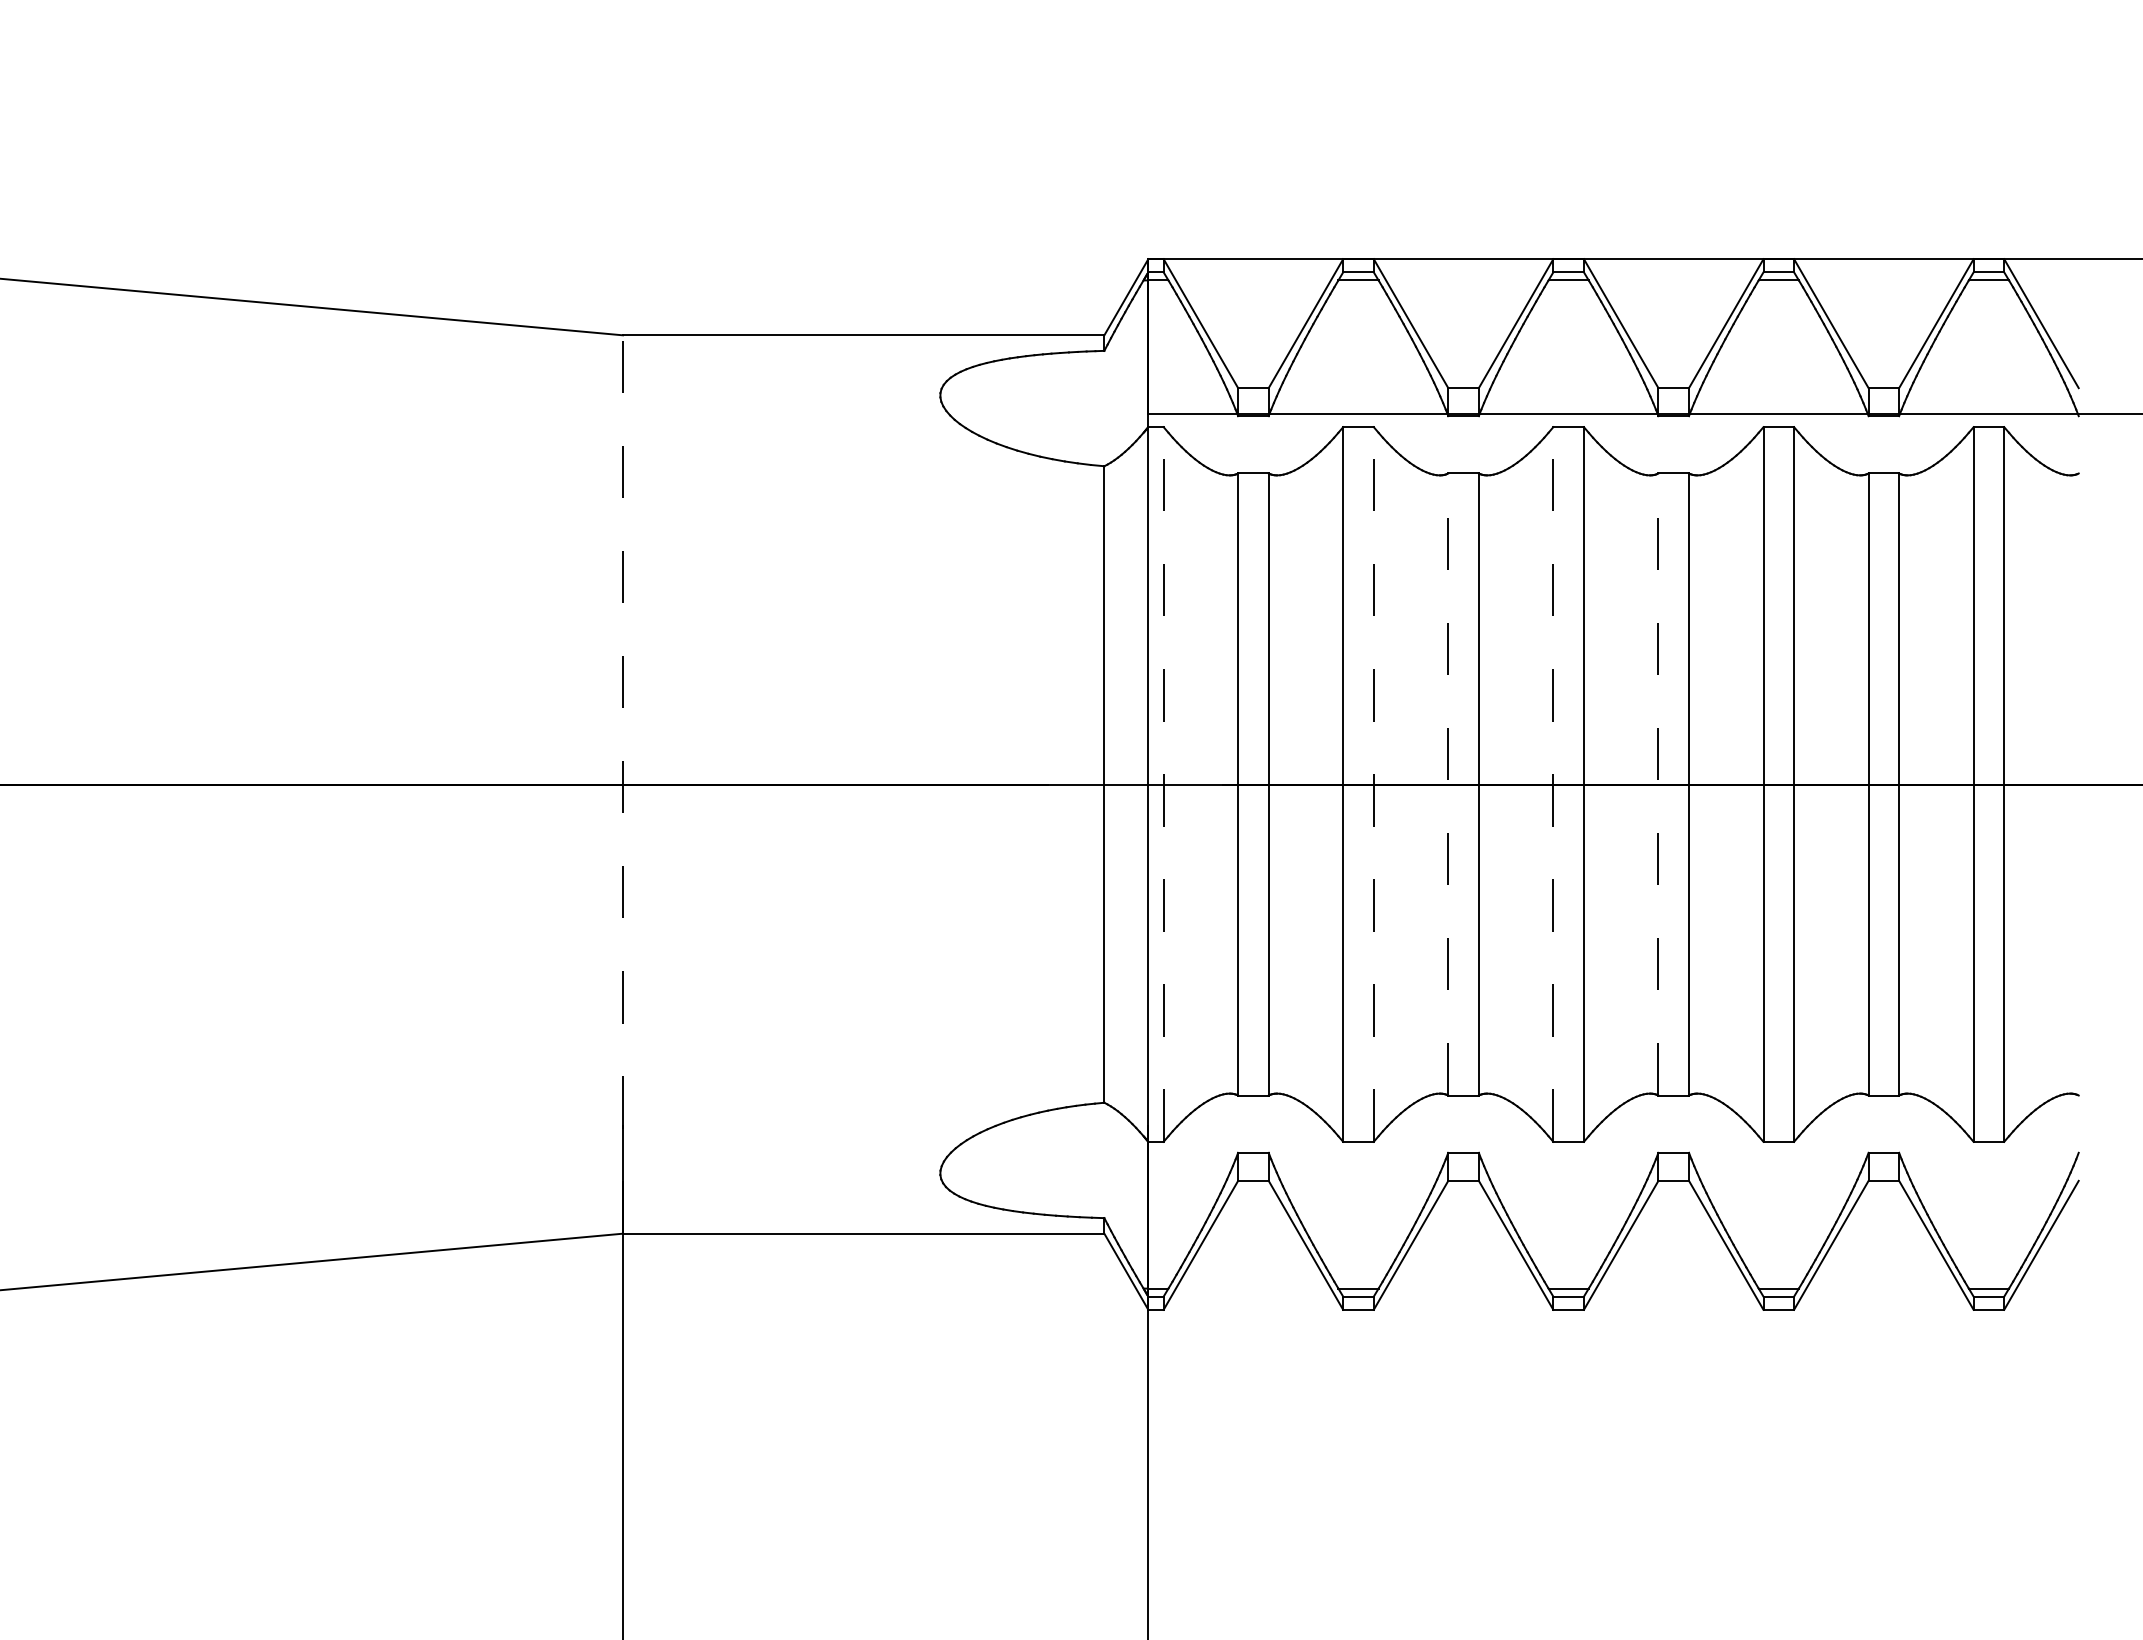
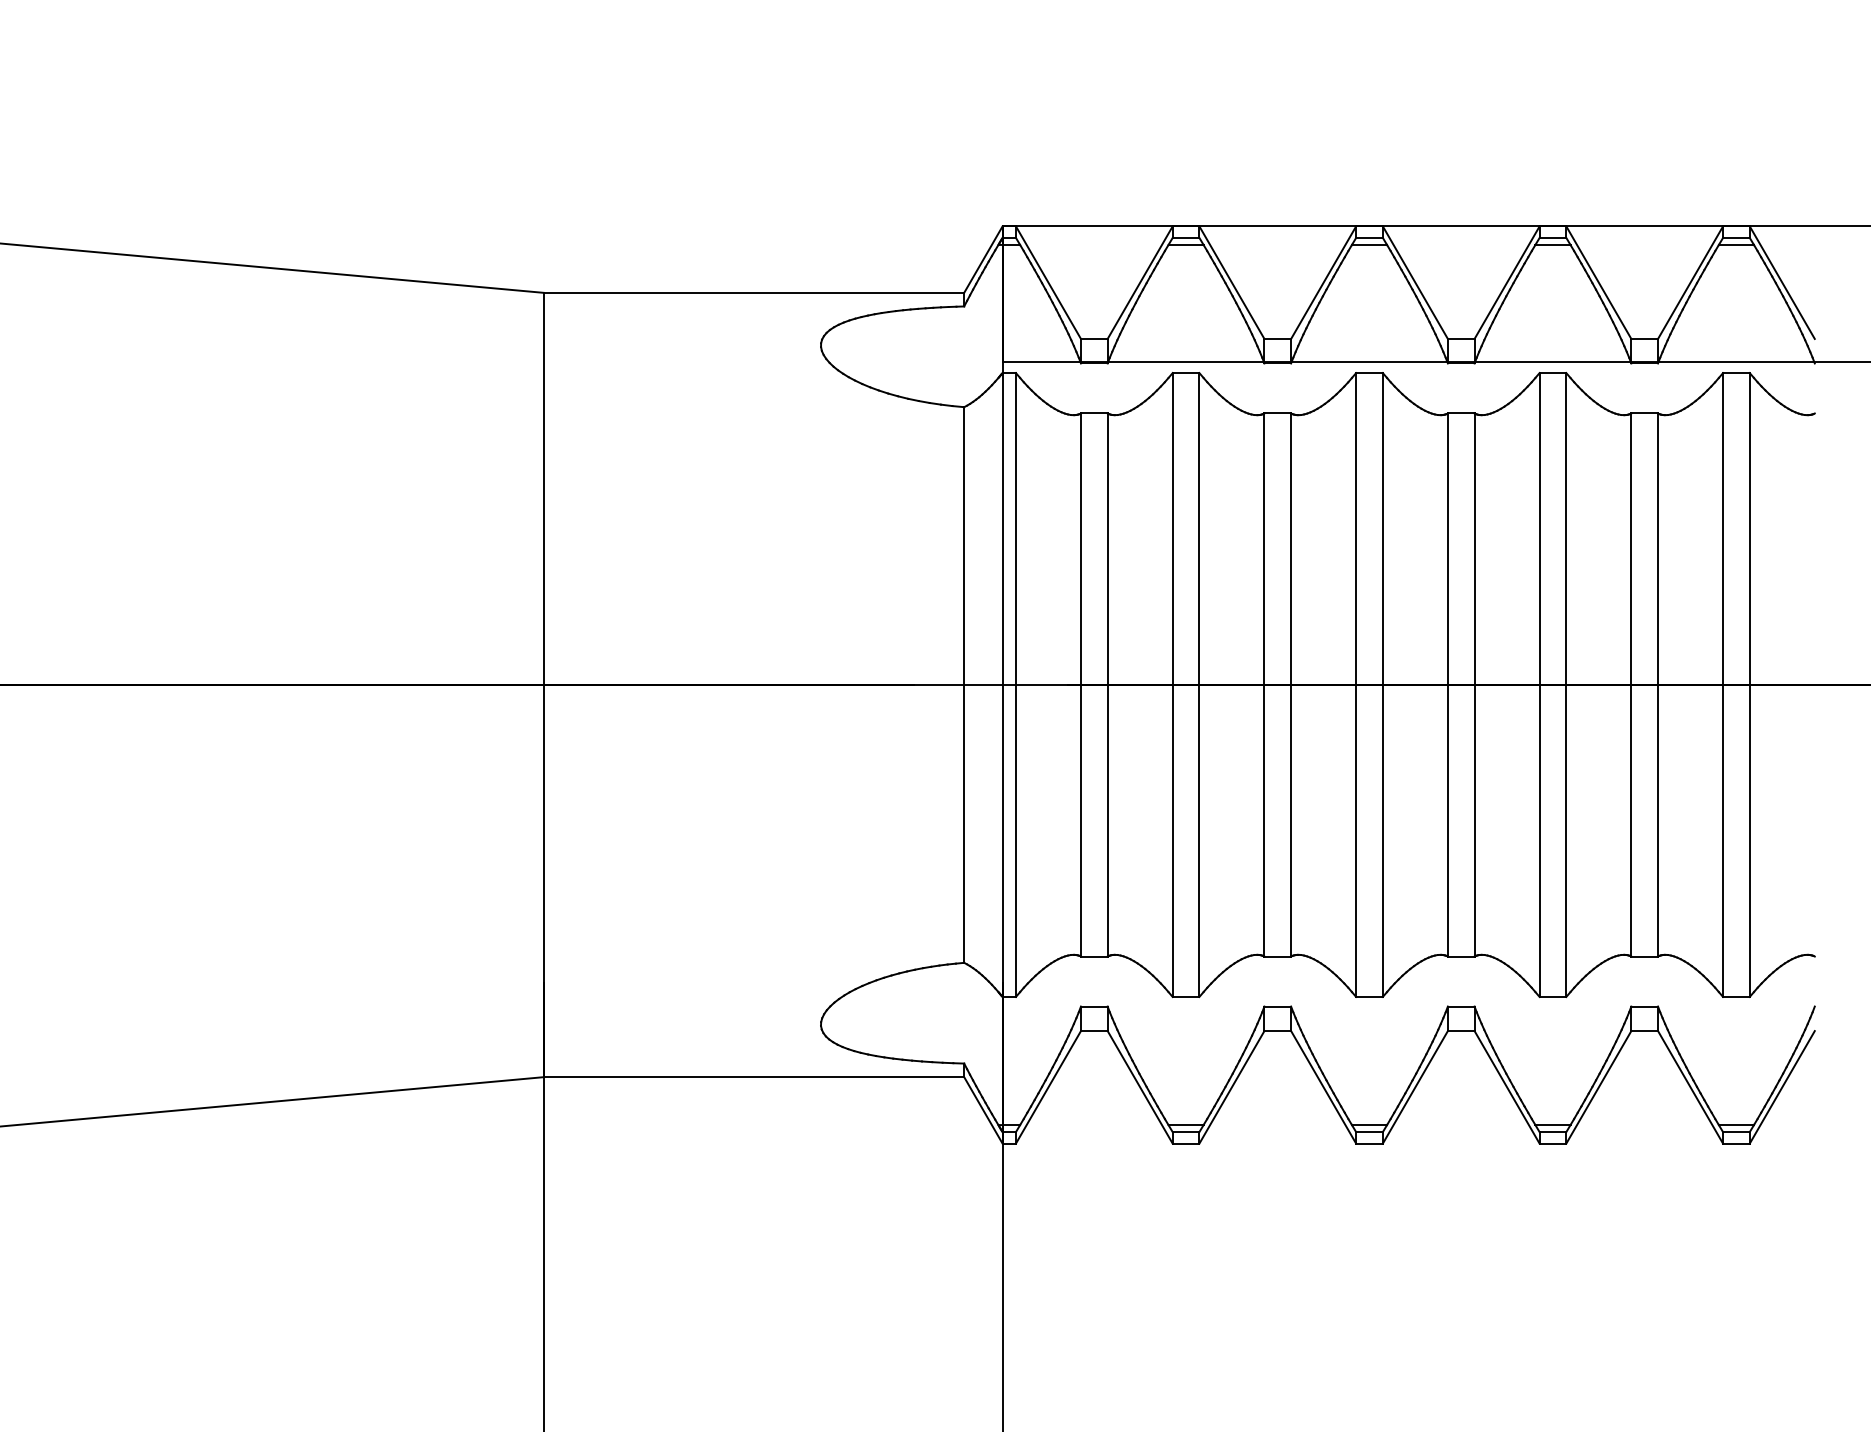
line: (623, 784) -> (544, 685), dashed -> solid
line: (1163, 784) -> (1015, 685), dashed -> solid
line: (1373, 784) -> (1199, 685), dashed -> solid
line: (1448, 784) -> (1264, 685), dashed -> solid
line: (1553, 784) -> (1356, 685), dashed -> solid
line: (1658, 784) -> (1447, 685), dashed -> solid

